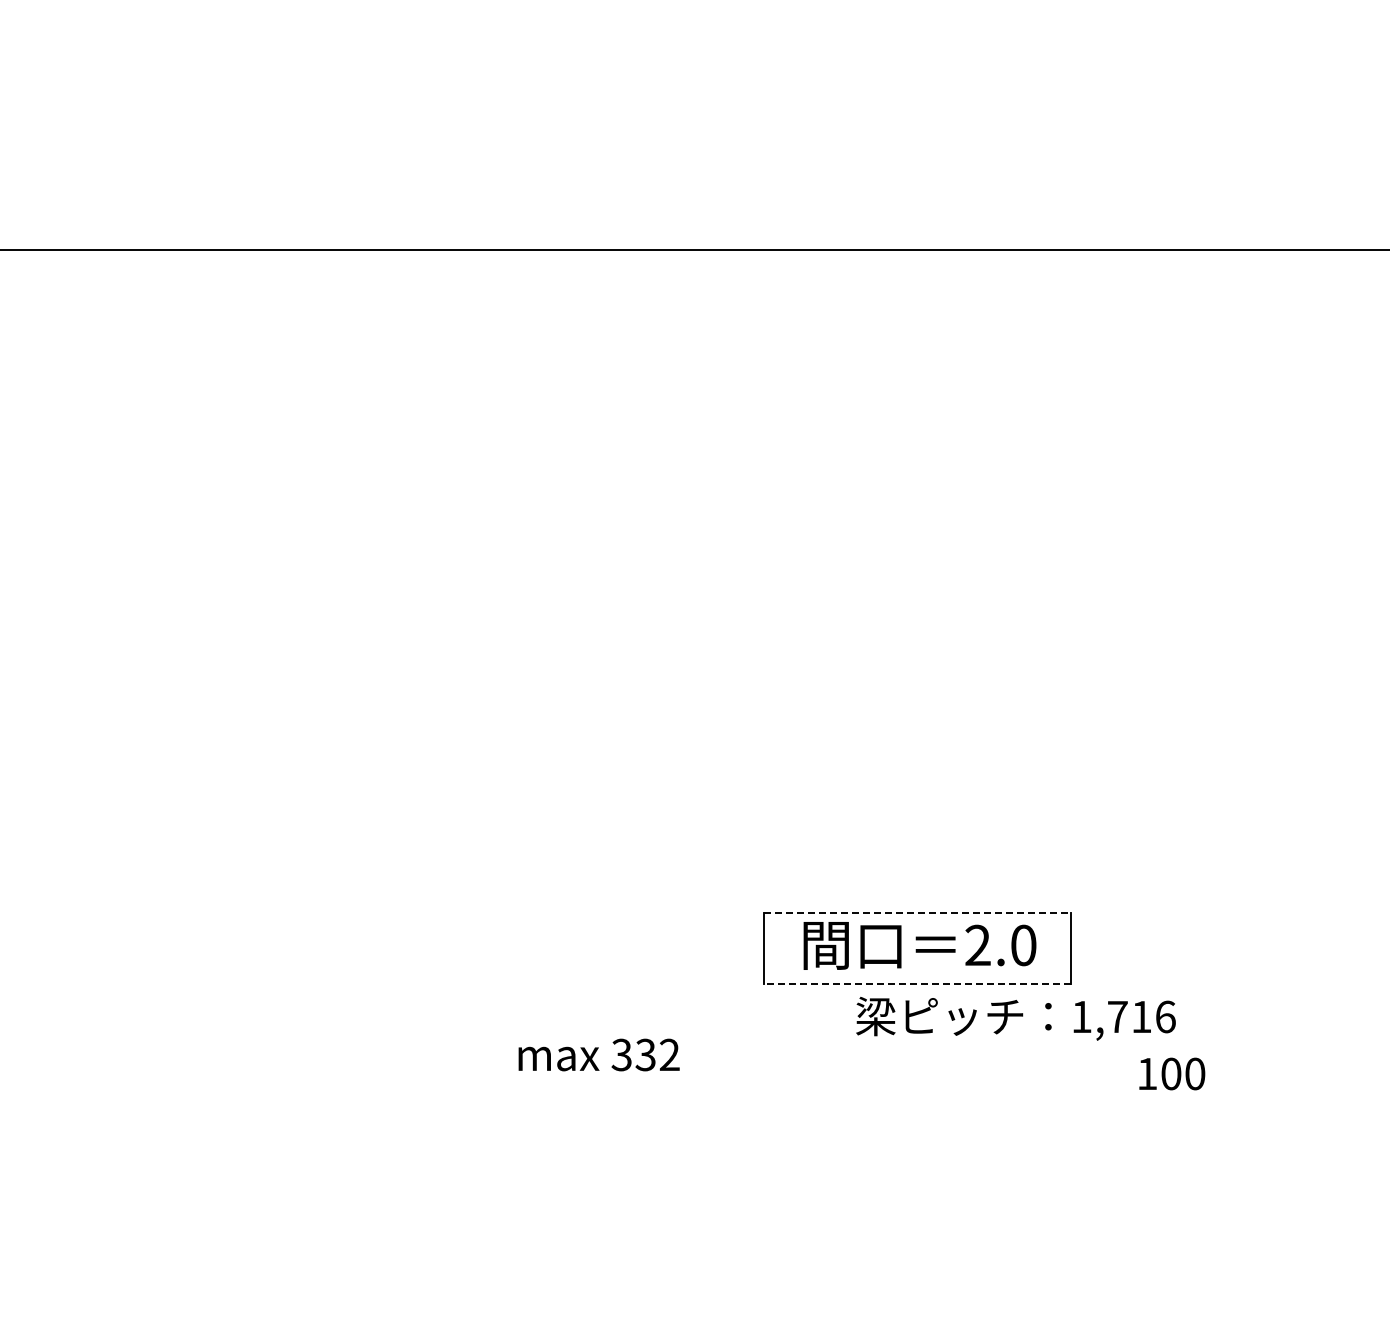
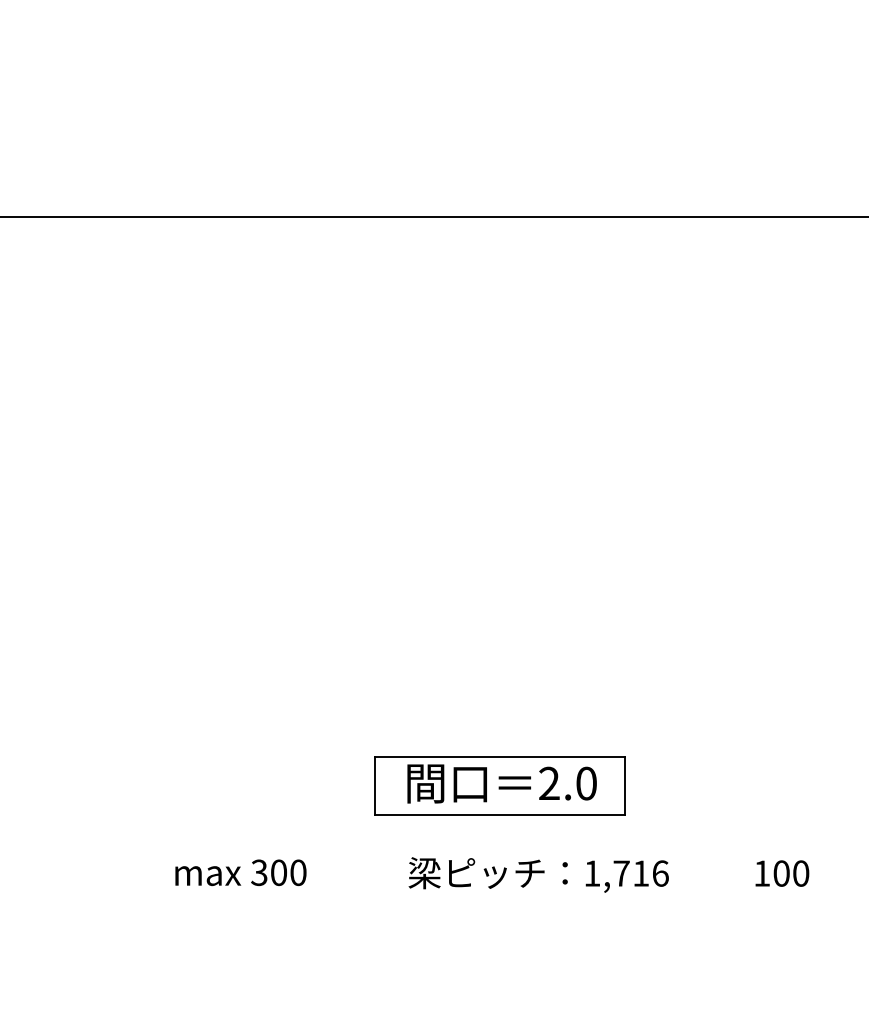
line: (917, 913) -> (500, 757), dashed -> solid
line: (917, 984) -> (500, 815), dashed -> solid
text: (1015, 1018) -> (538, 874), moved
text: (657, 1054) -> (288, 872), 332 -> 300
text: (1172, 1073) -> (782, 873), moved

